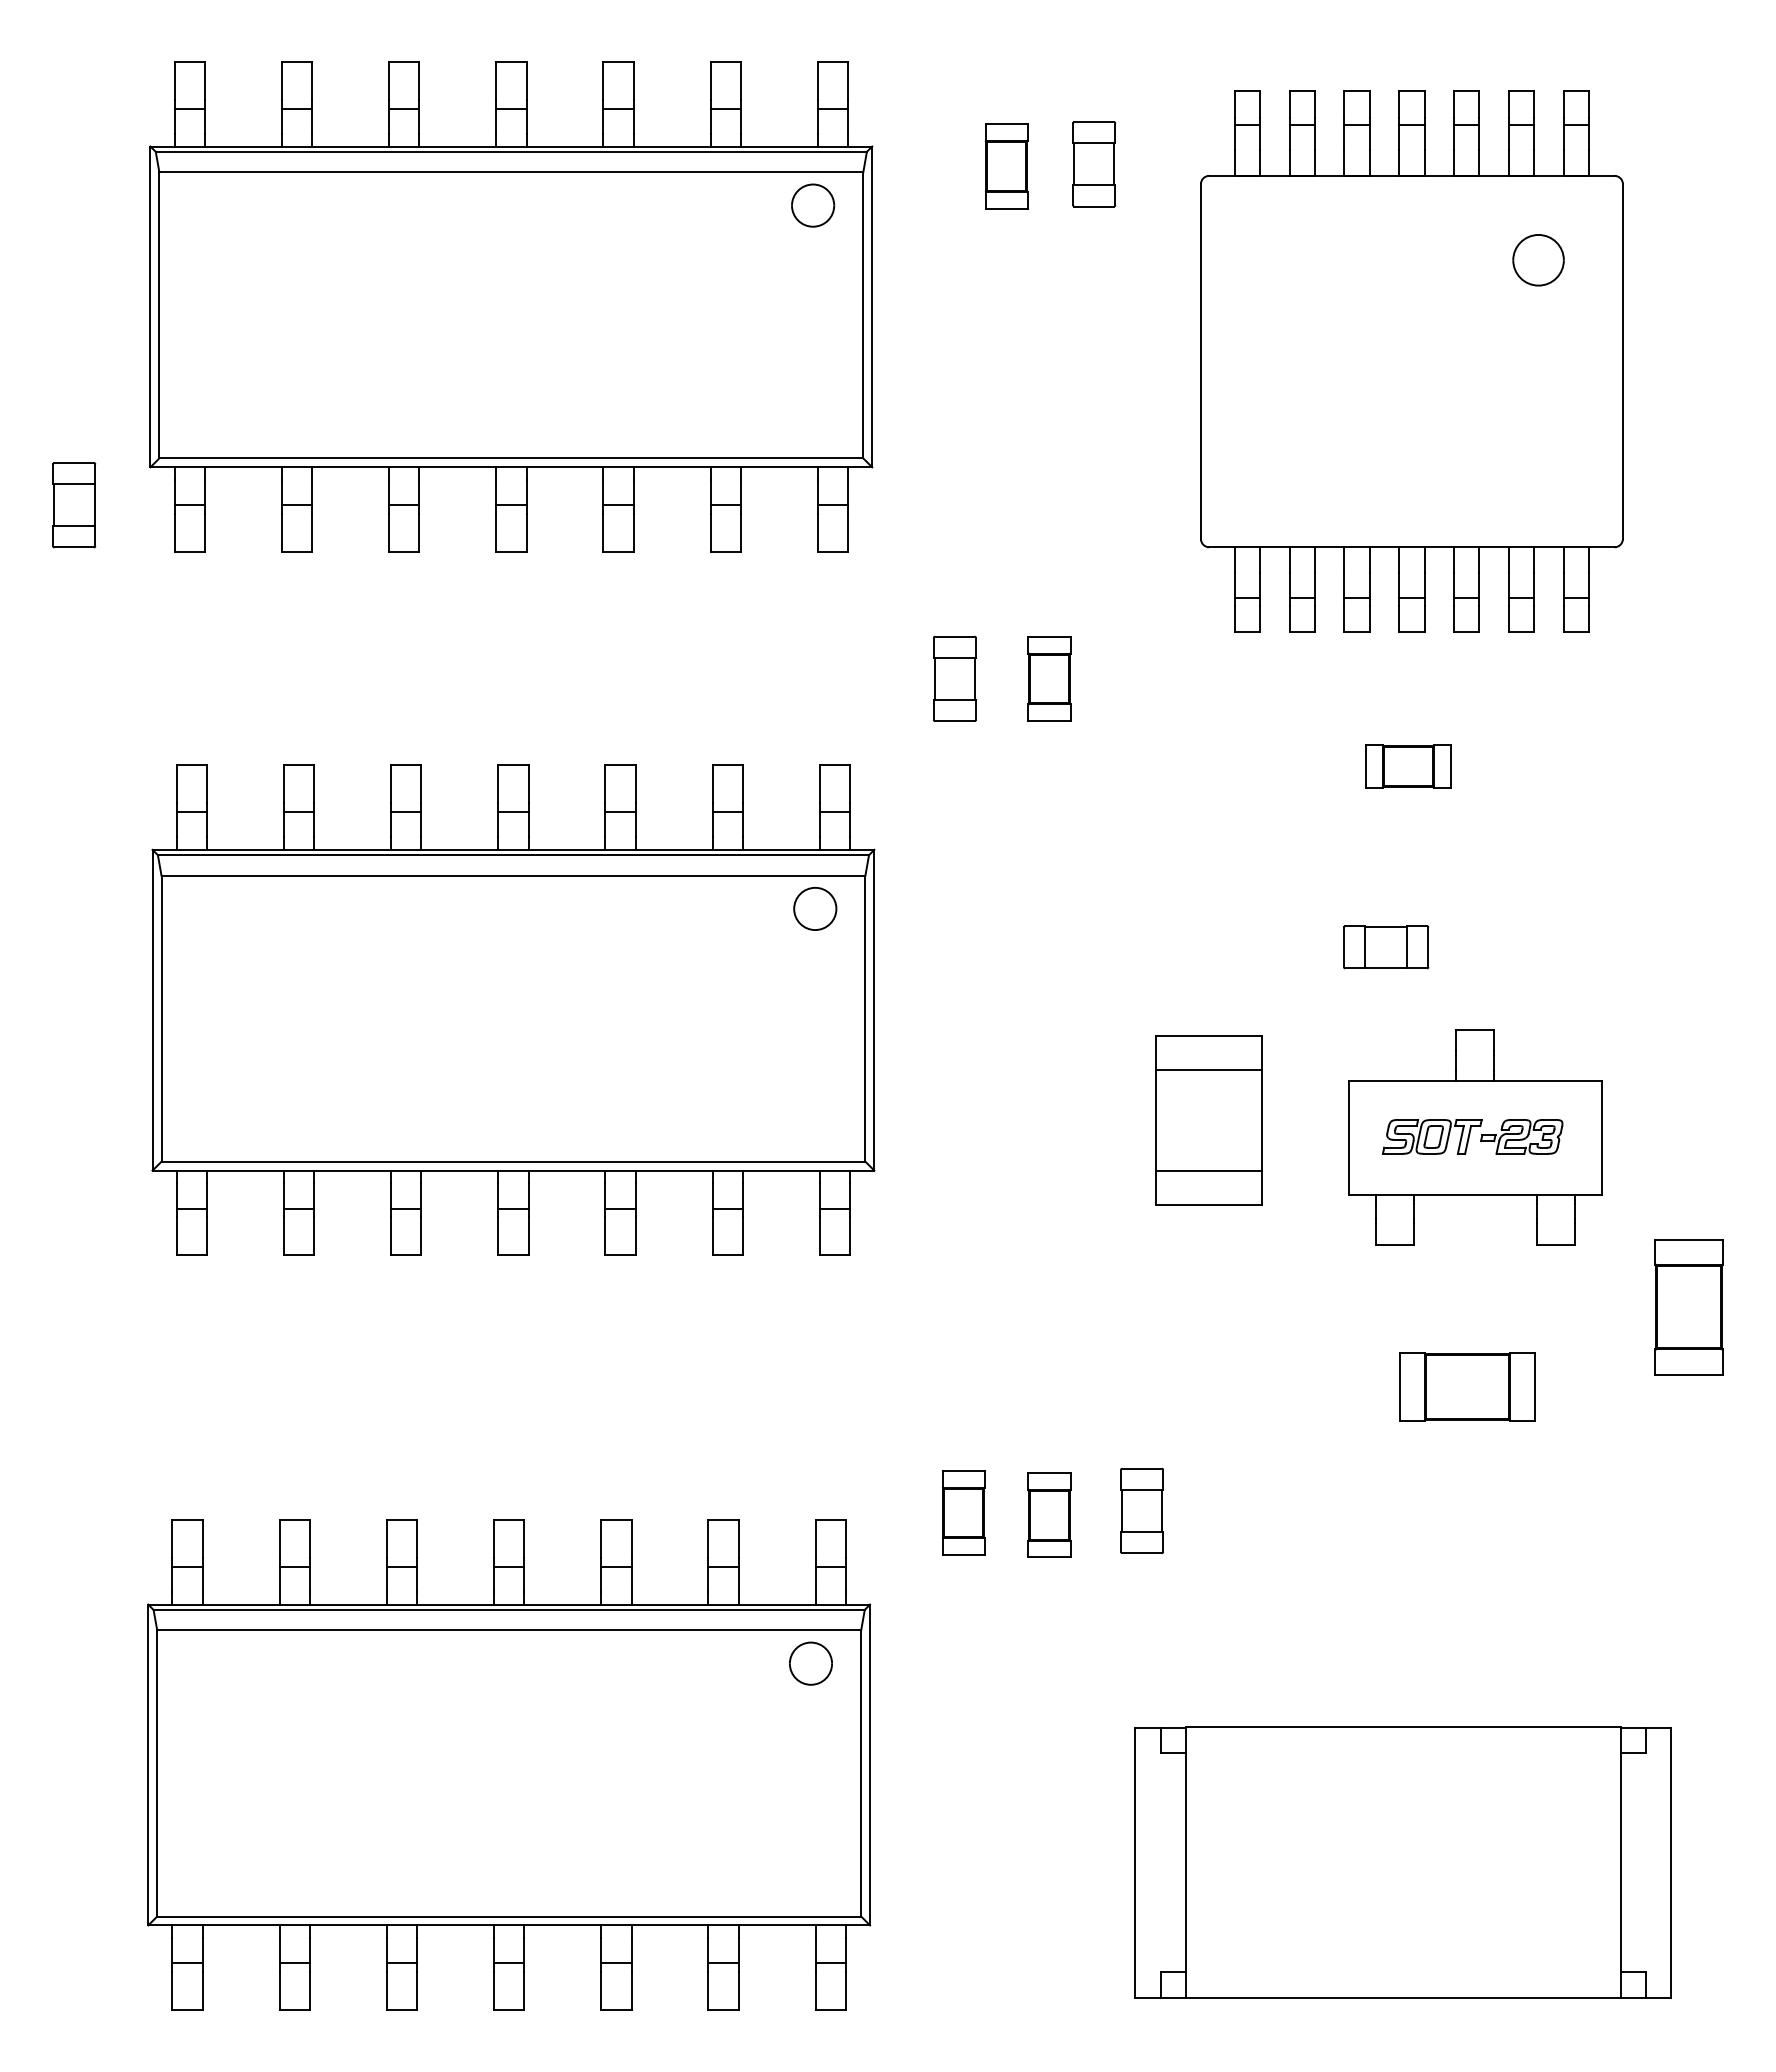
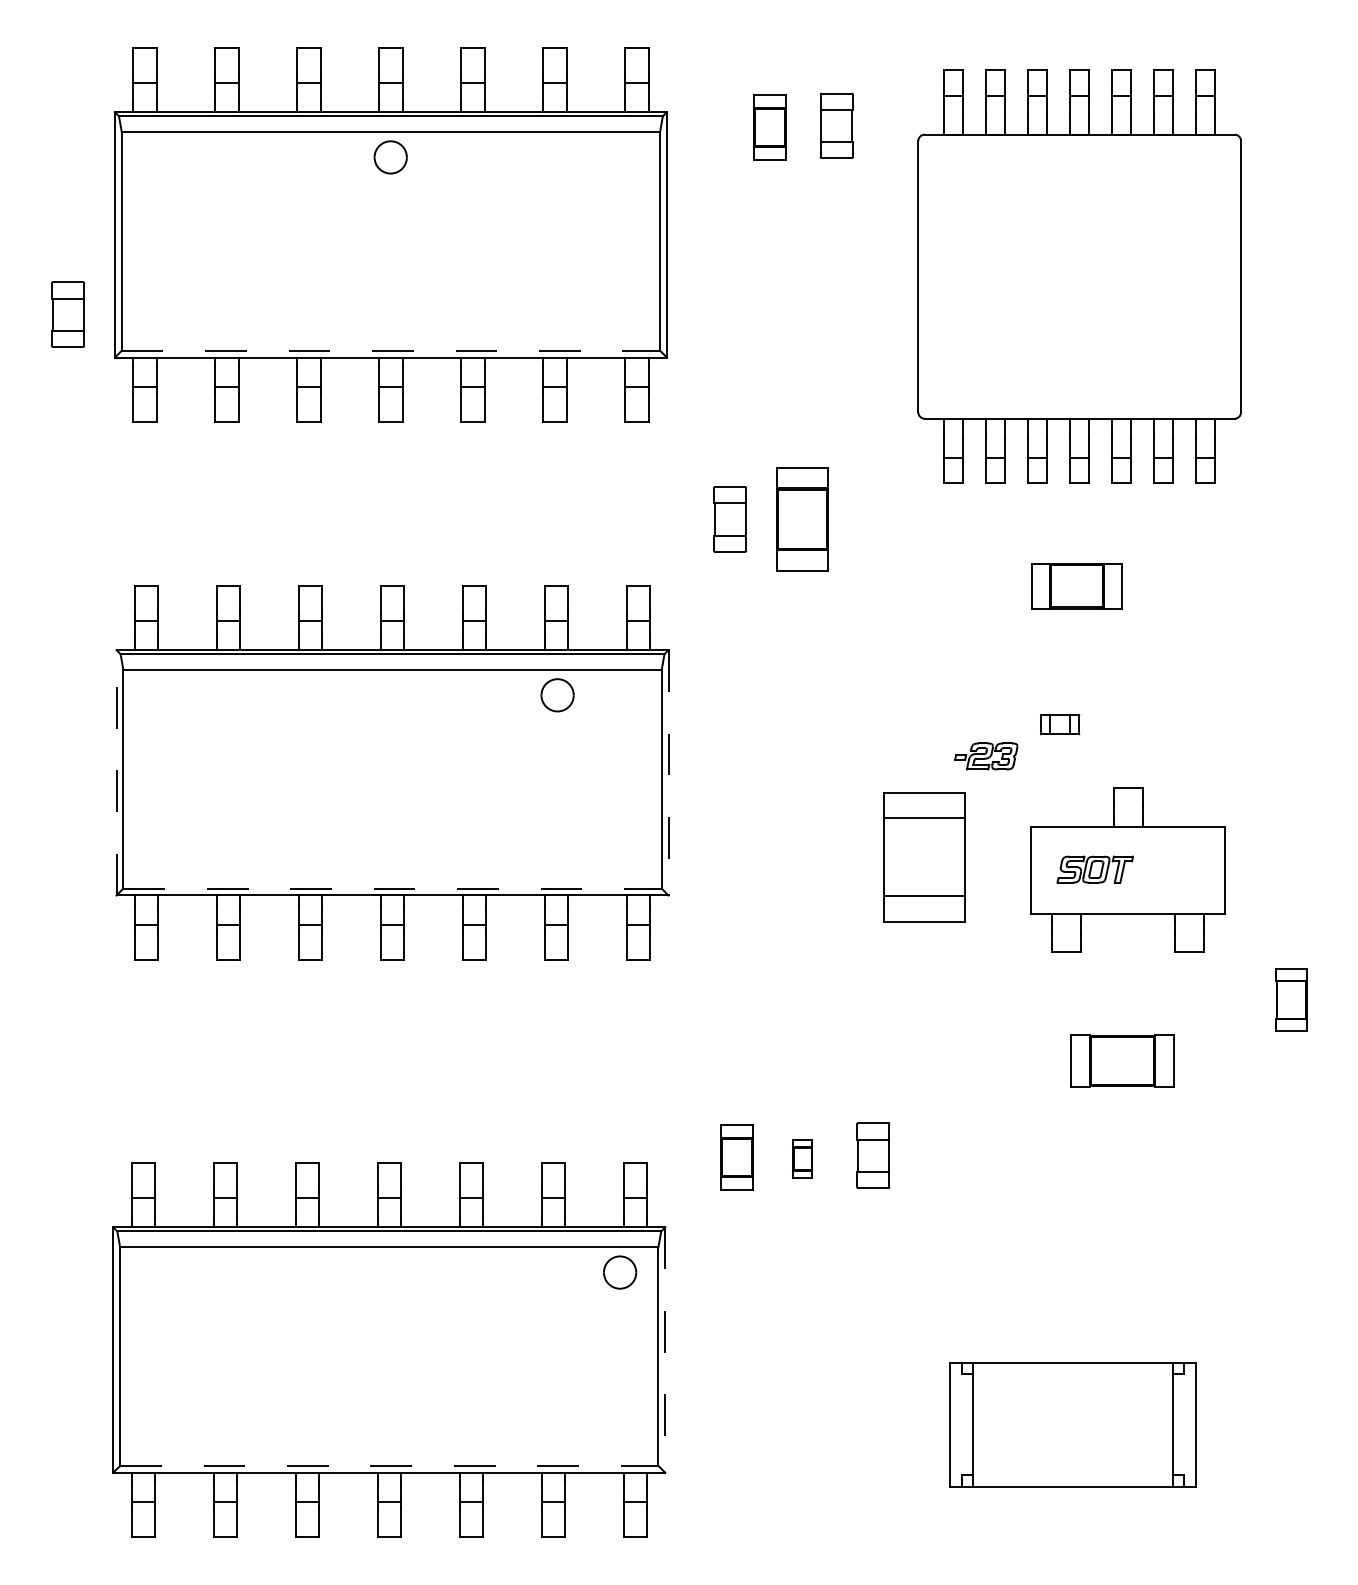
part: (813, 205) -> (391, 157), moved
part: (1538, 260) -> (1176, 199), removed
line: (511, 458) -> (391, 350), solid -> dashed
part: (74, 505) -> (68, 314), moved
part: (1049, 678) -> (802, 519), size x1.6
part: (1408, 766) -> (1077, 586), size x1.4
part: (815, 908) -> (557, 694), moved
part: (1386, 947) -> (1060, 724), size x0.6
line: (152, 1009) -> (116, 772), solid -> dashed
line: (874, 1010) -> (668, 772), solid -> dashed
part: (1521, 1136) -> (986, 756), moved
line: (513, 1161) -> (392, 888), solid -> dashed
part: (1688, 1307) -> (1291, 1000), size x0.6
part: (1049, 1514) -> (802, 1158), size x0.6
line: (870, 1765) -> (665, 1350), solid -> dashed
part: (1402, 1862) -> (1072, 1424), size x0.6
line: (509, 1916) -> (389, 1465), solid -> dashed

